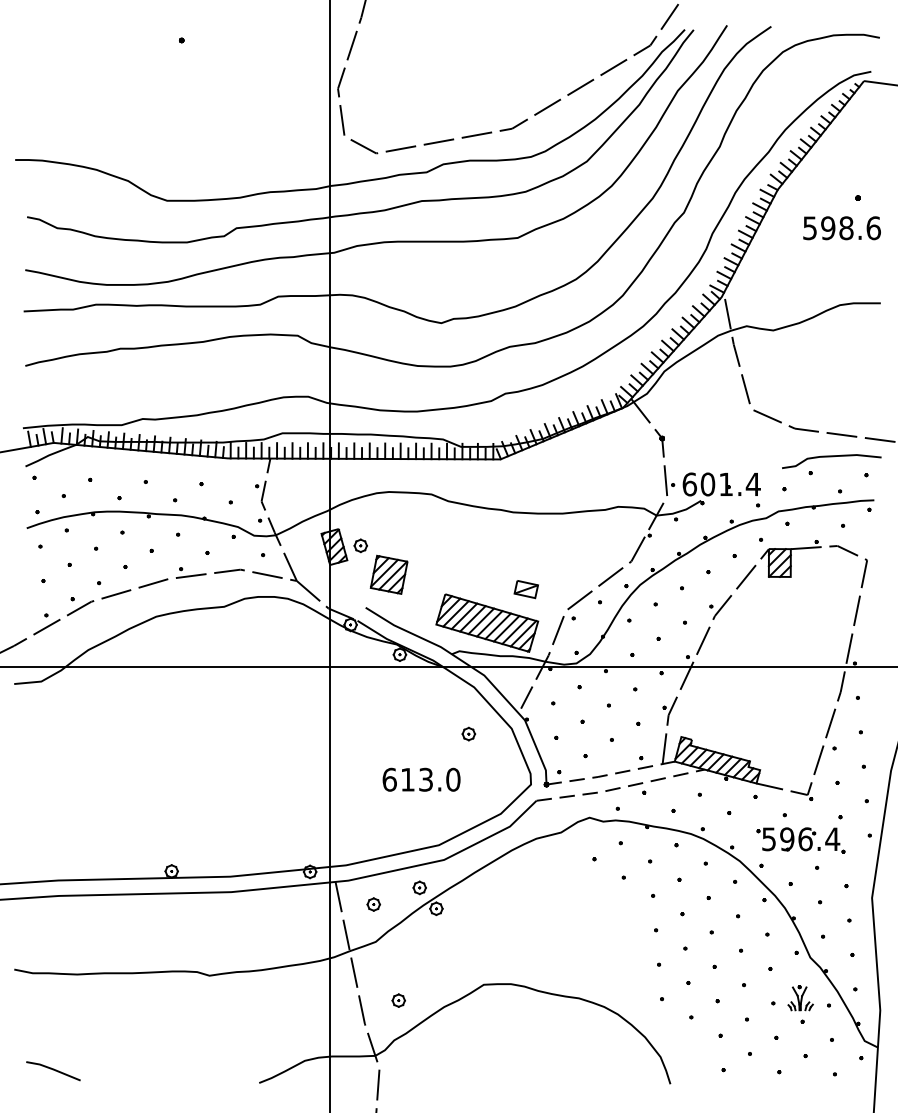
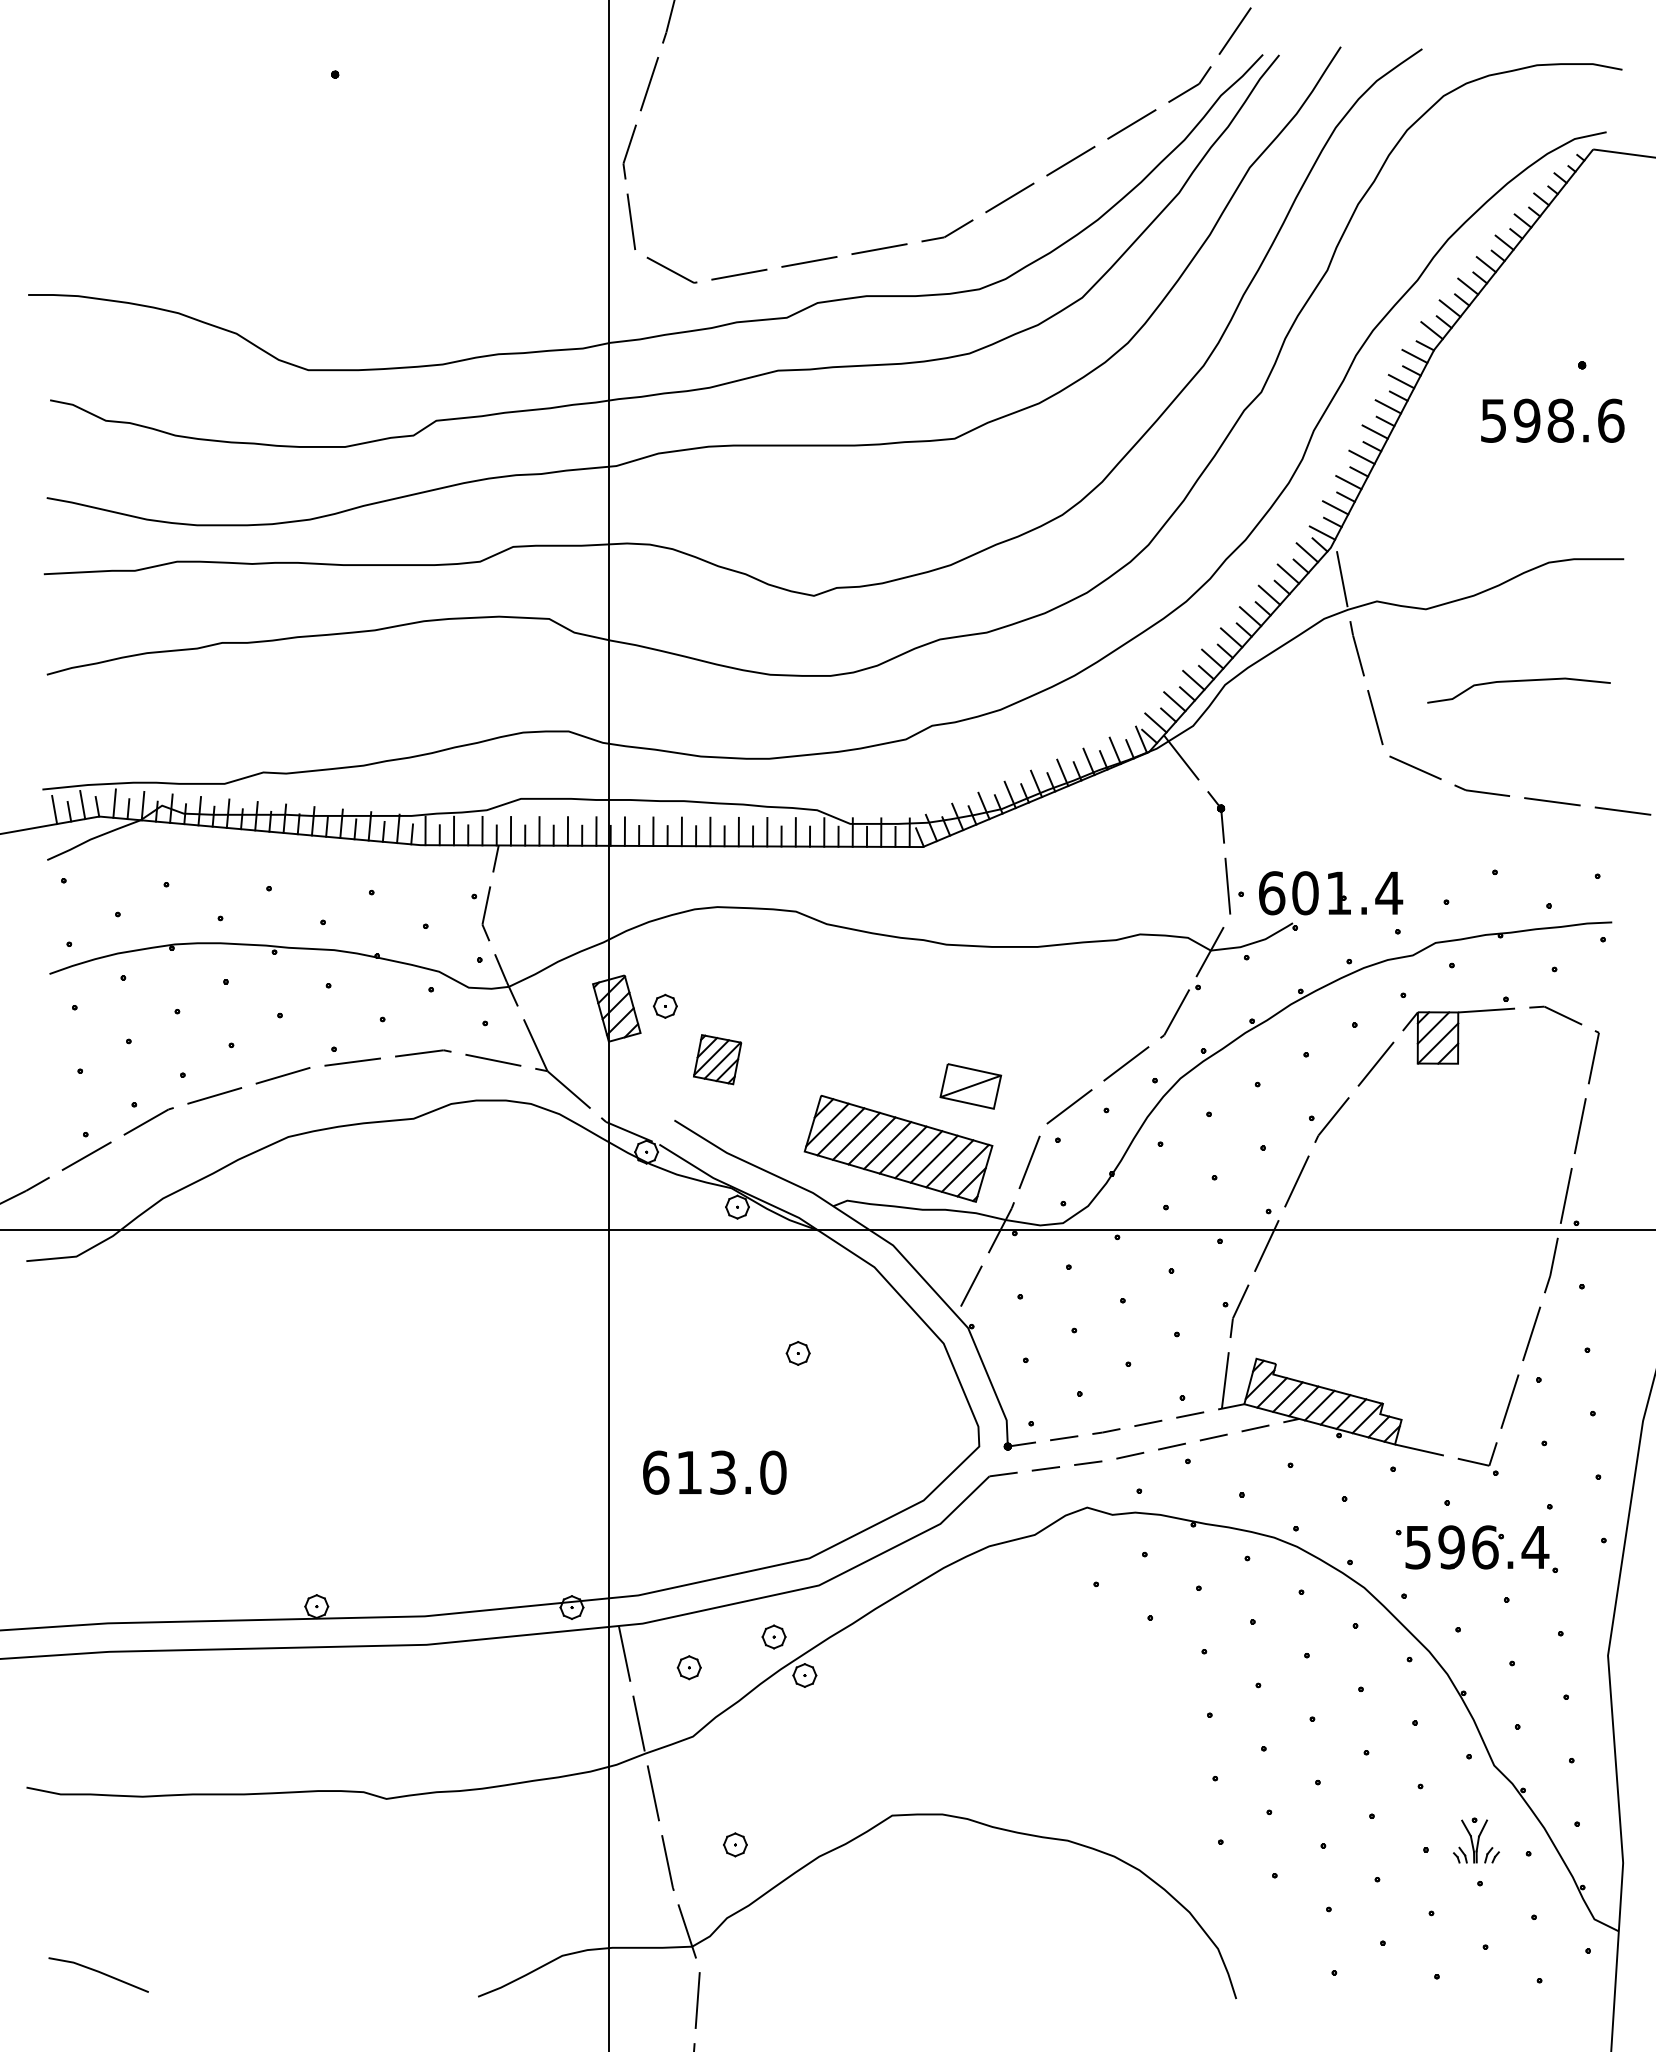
curve: (831, 457) -> (1518, 683), moved
part: (388, 574) -> (716, 1059), size x0.7
part: (525, 589) -> (969, 1086), size x1.4
part: (468, 733) -> (797, 1352), moved
text: (421, 779) -> (714, 1472), moved

